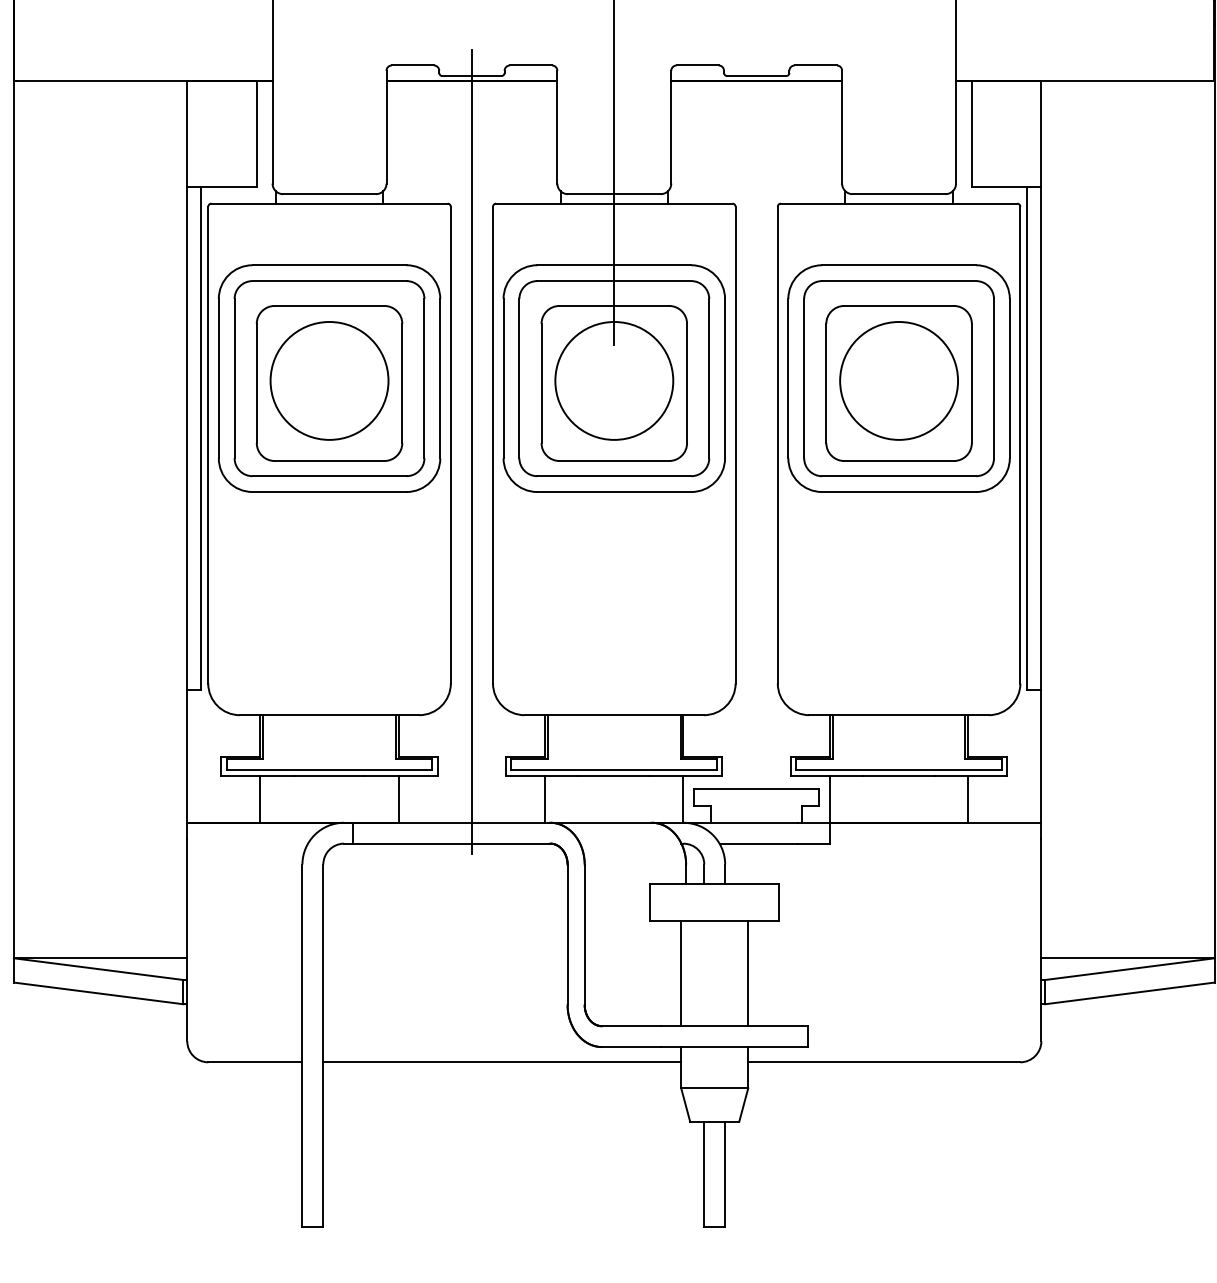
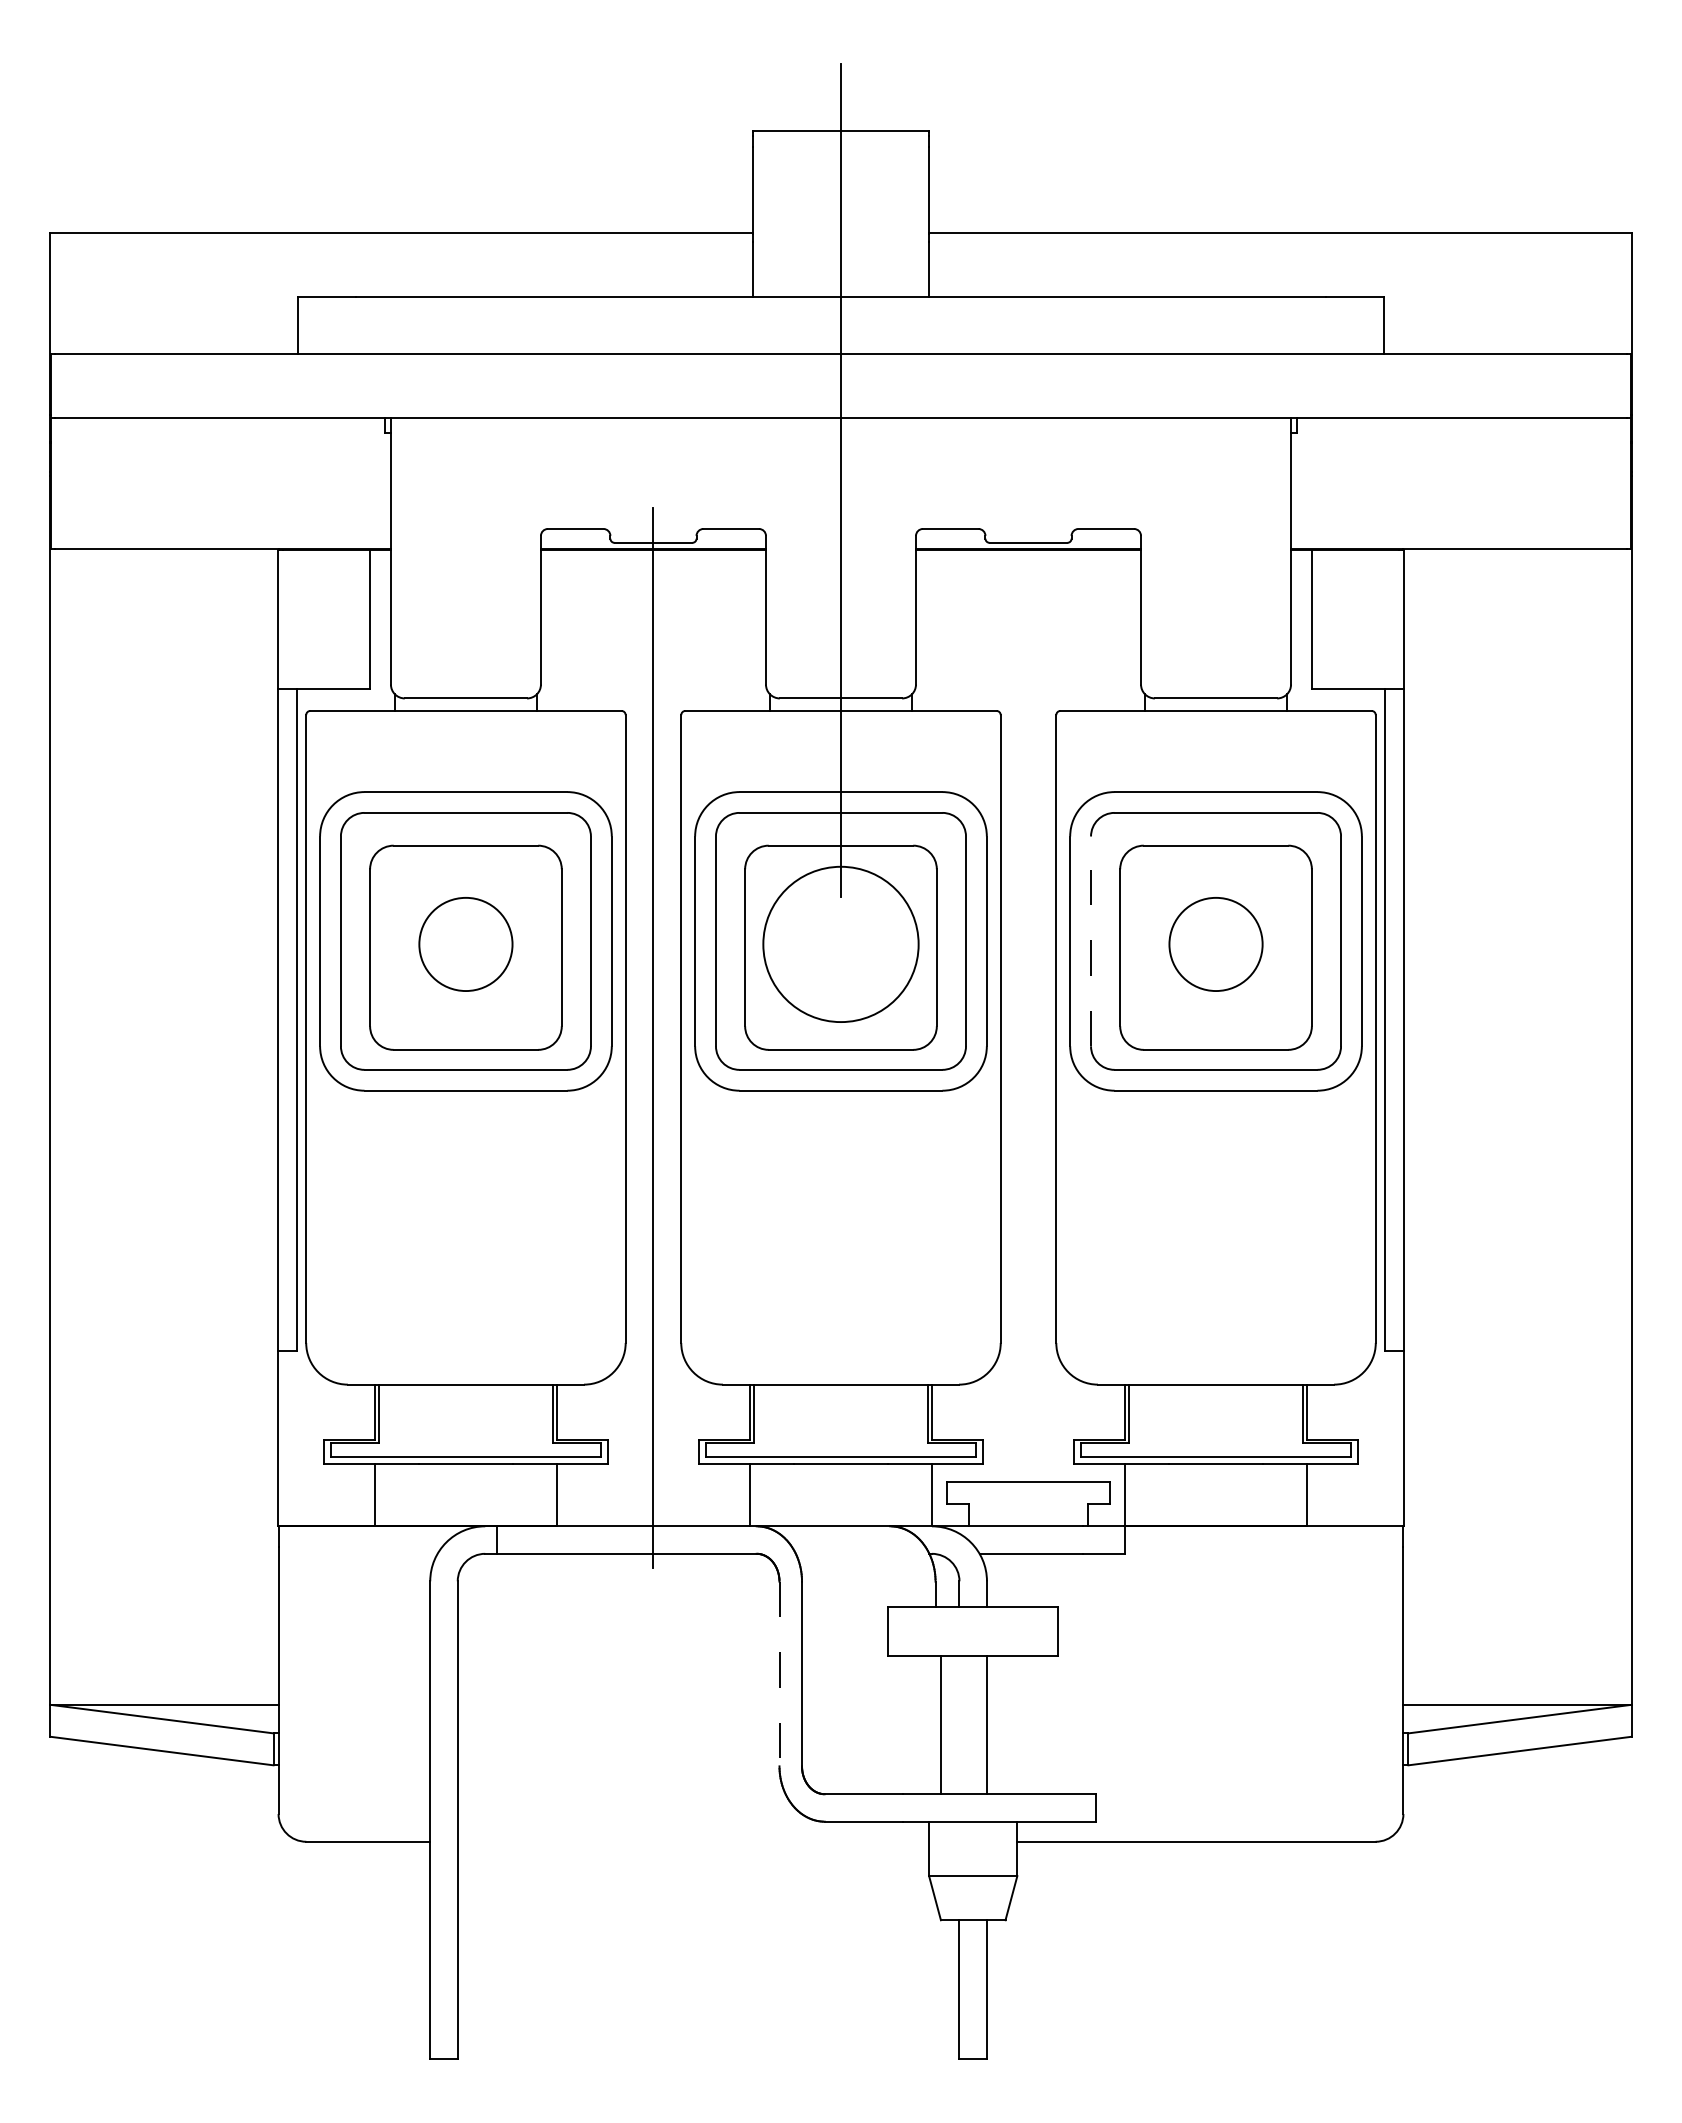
line: (804, 378) -> (1091, 941), solid -> dashed
circle: (329, 380) -> (465, 944), size x0.6
circle: (898, 380) -> (1215, 944), size x0.6
line: (567, 935) -> (779, 1674), solid -> dashed
line: (681, 973) -> (987, 1724), moved
line: (748, 973) -> (941, 1724), moved
line: (502, 1062) -> (693, 1841), removed

